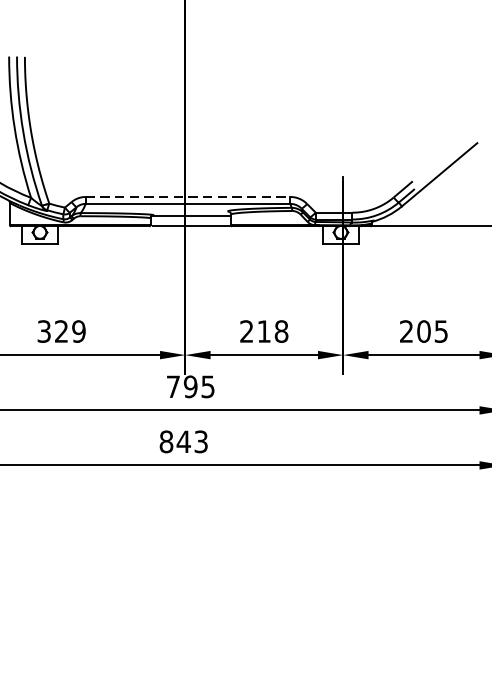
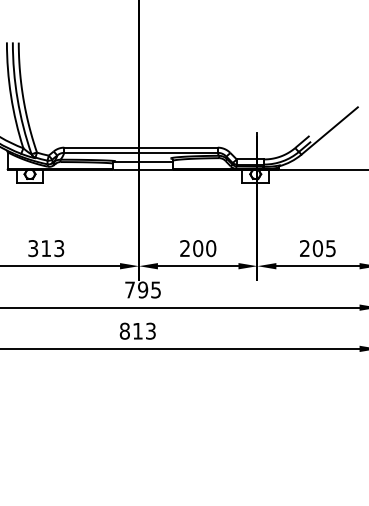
line: (188, 196) -> (141, 147), dashed -> solid
text: (69, 331) -> (52, 248), 329 -> 313
text: (272, 331) -> (204, 248), 218 -> 200
text: (183, 442) -> (137, 331), 843 -> 813

